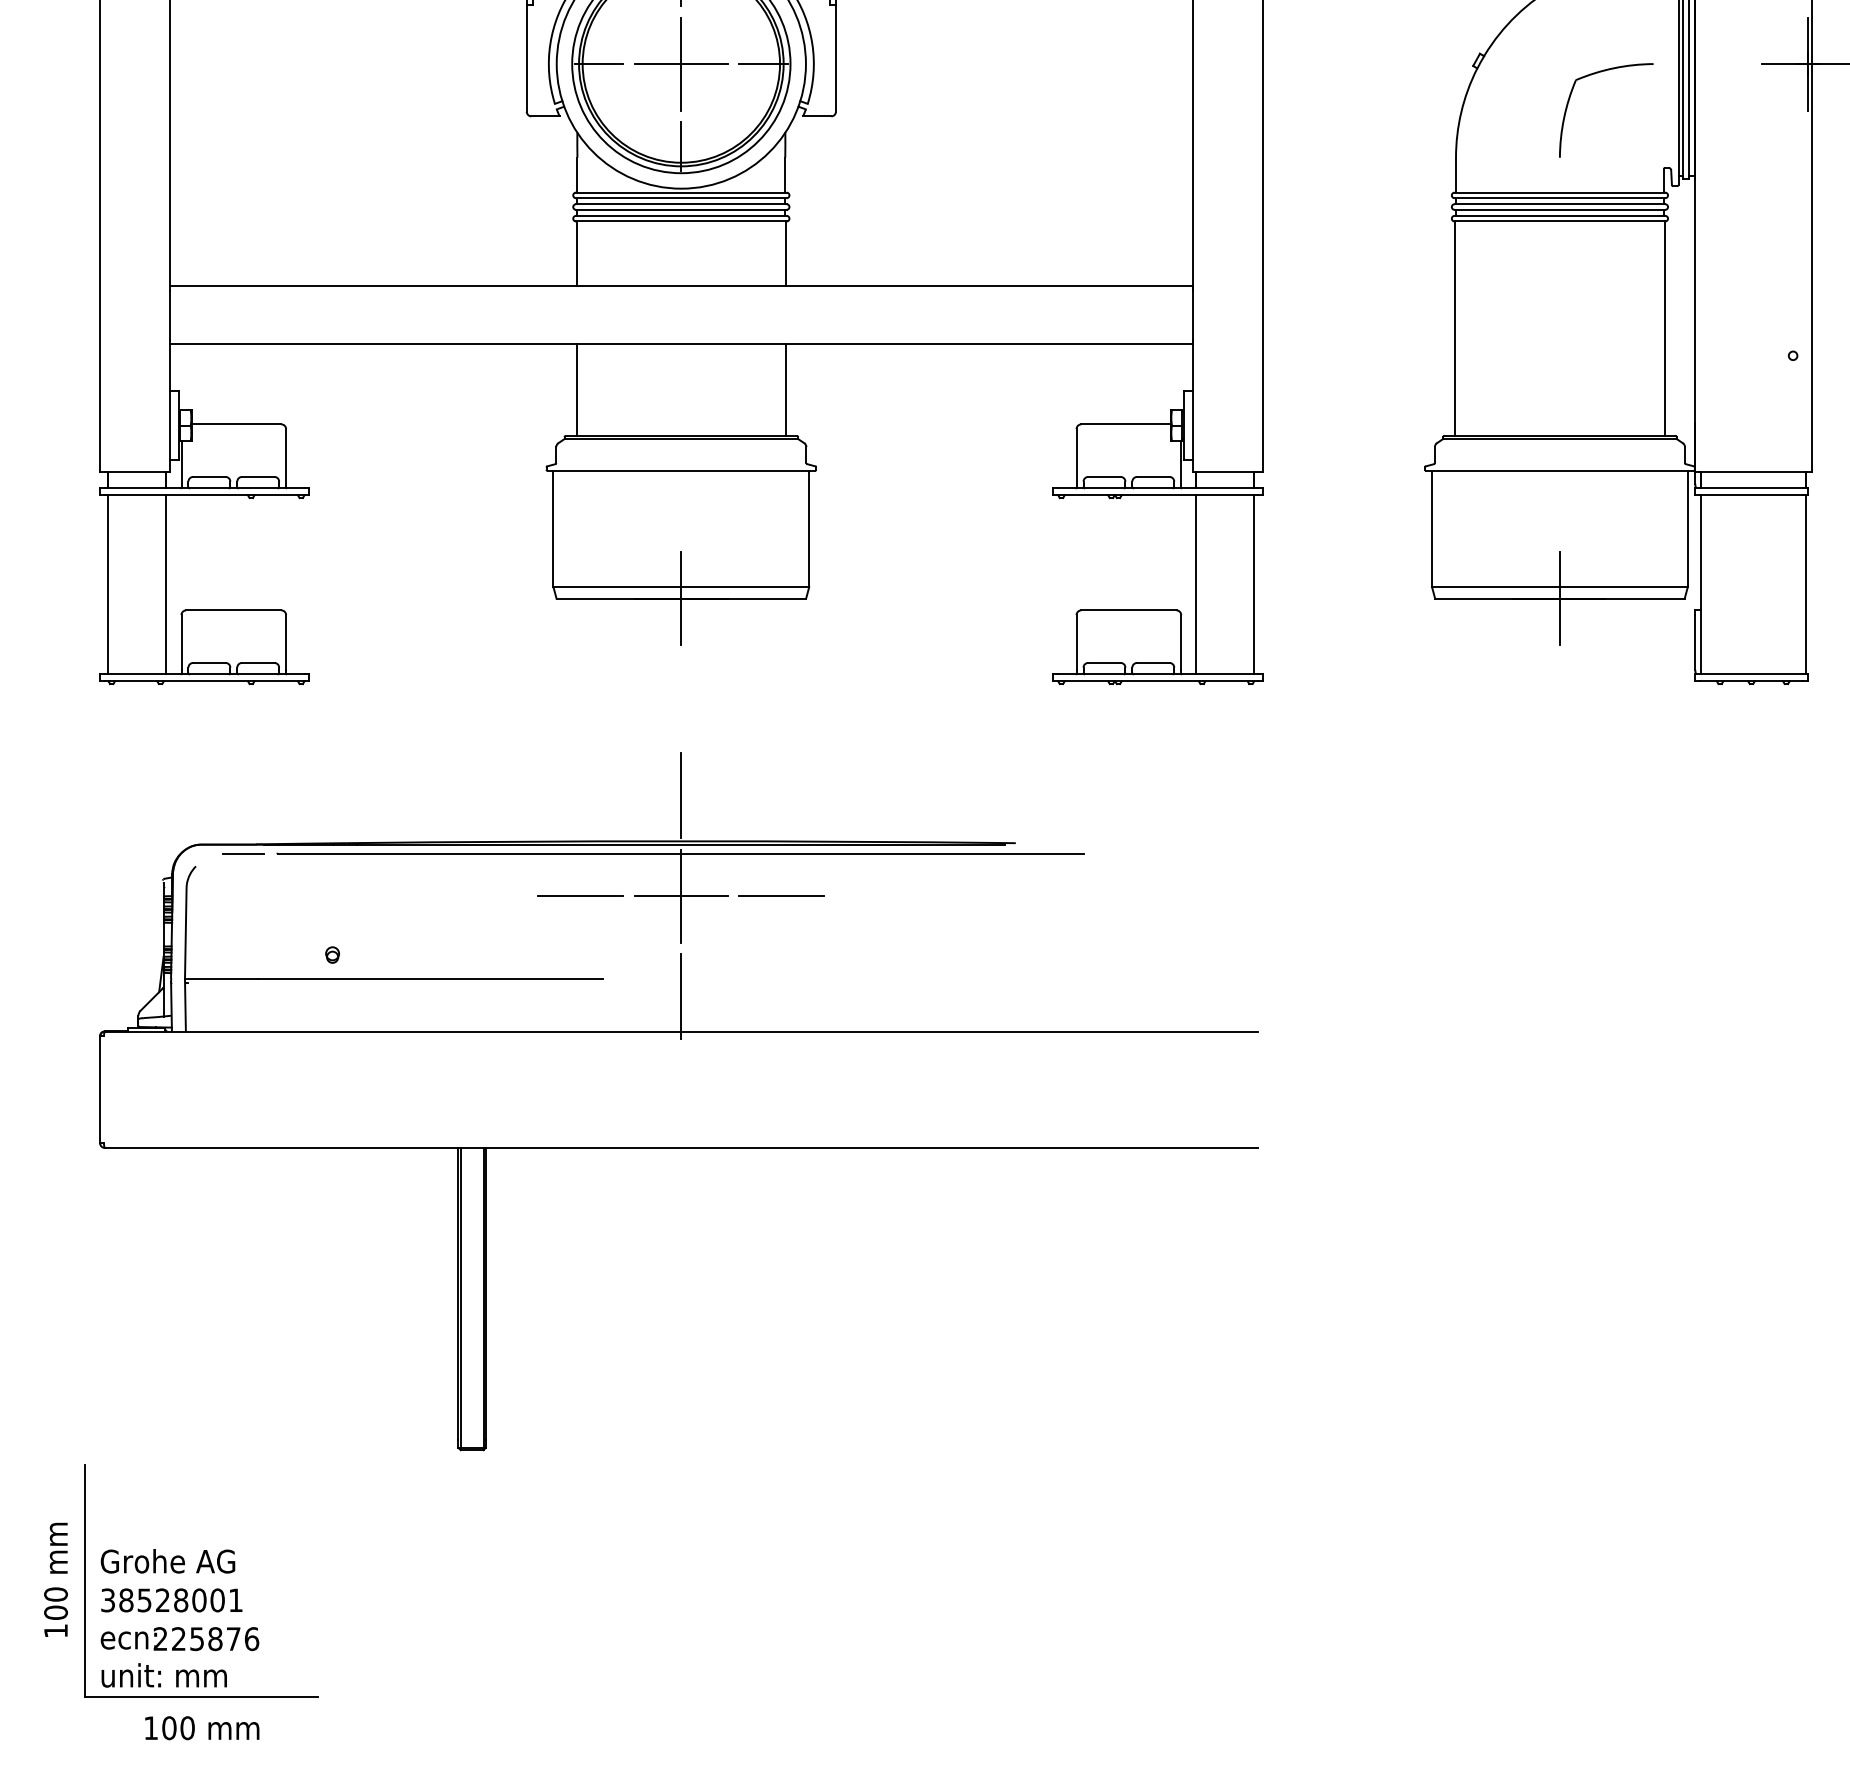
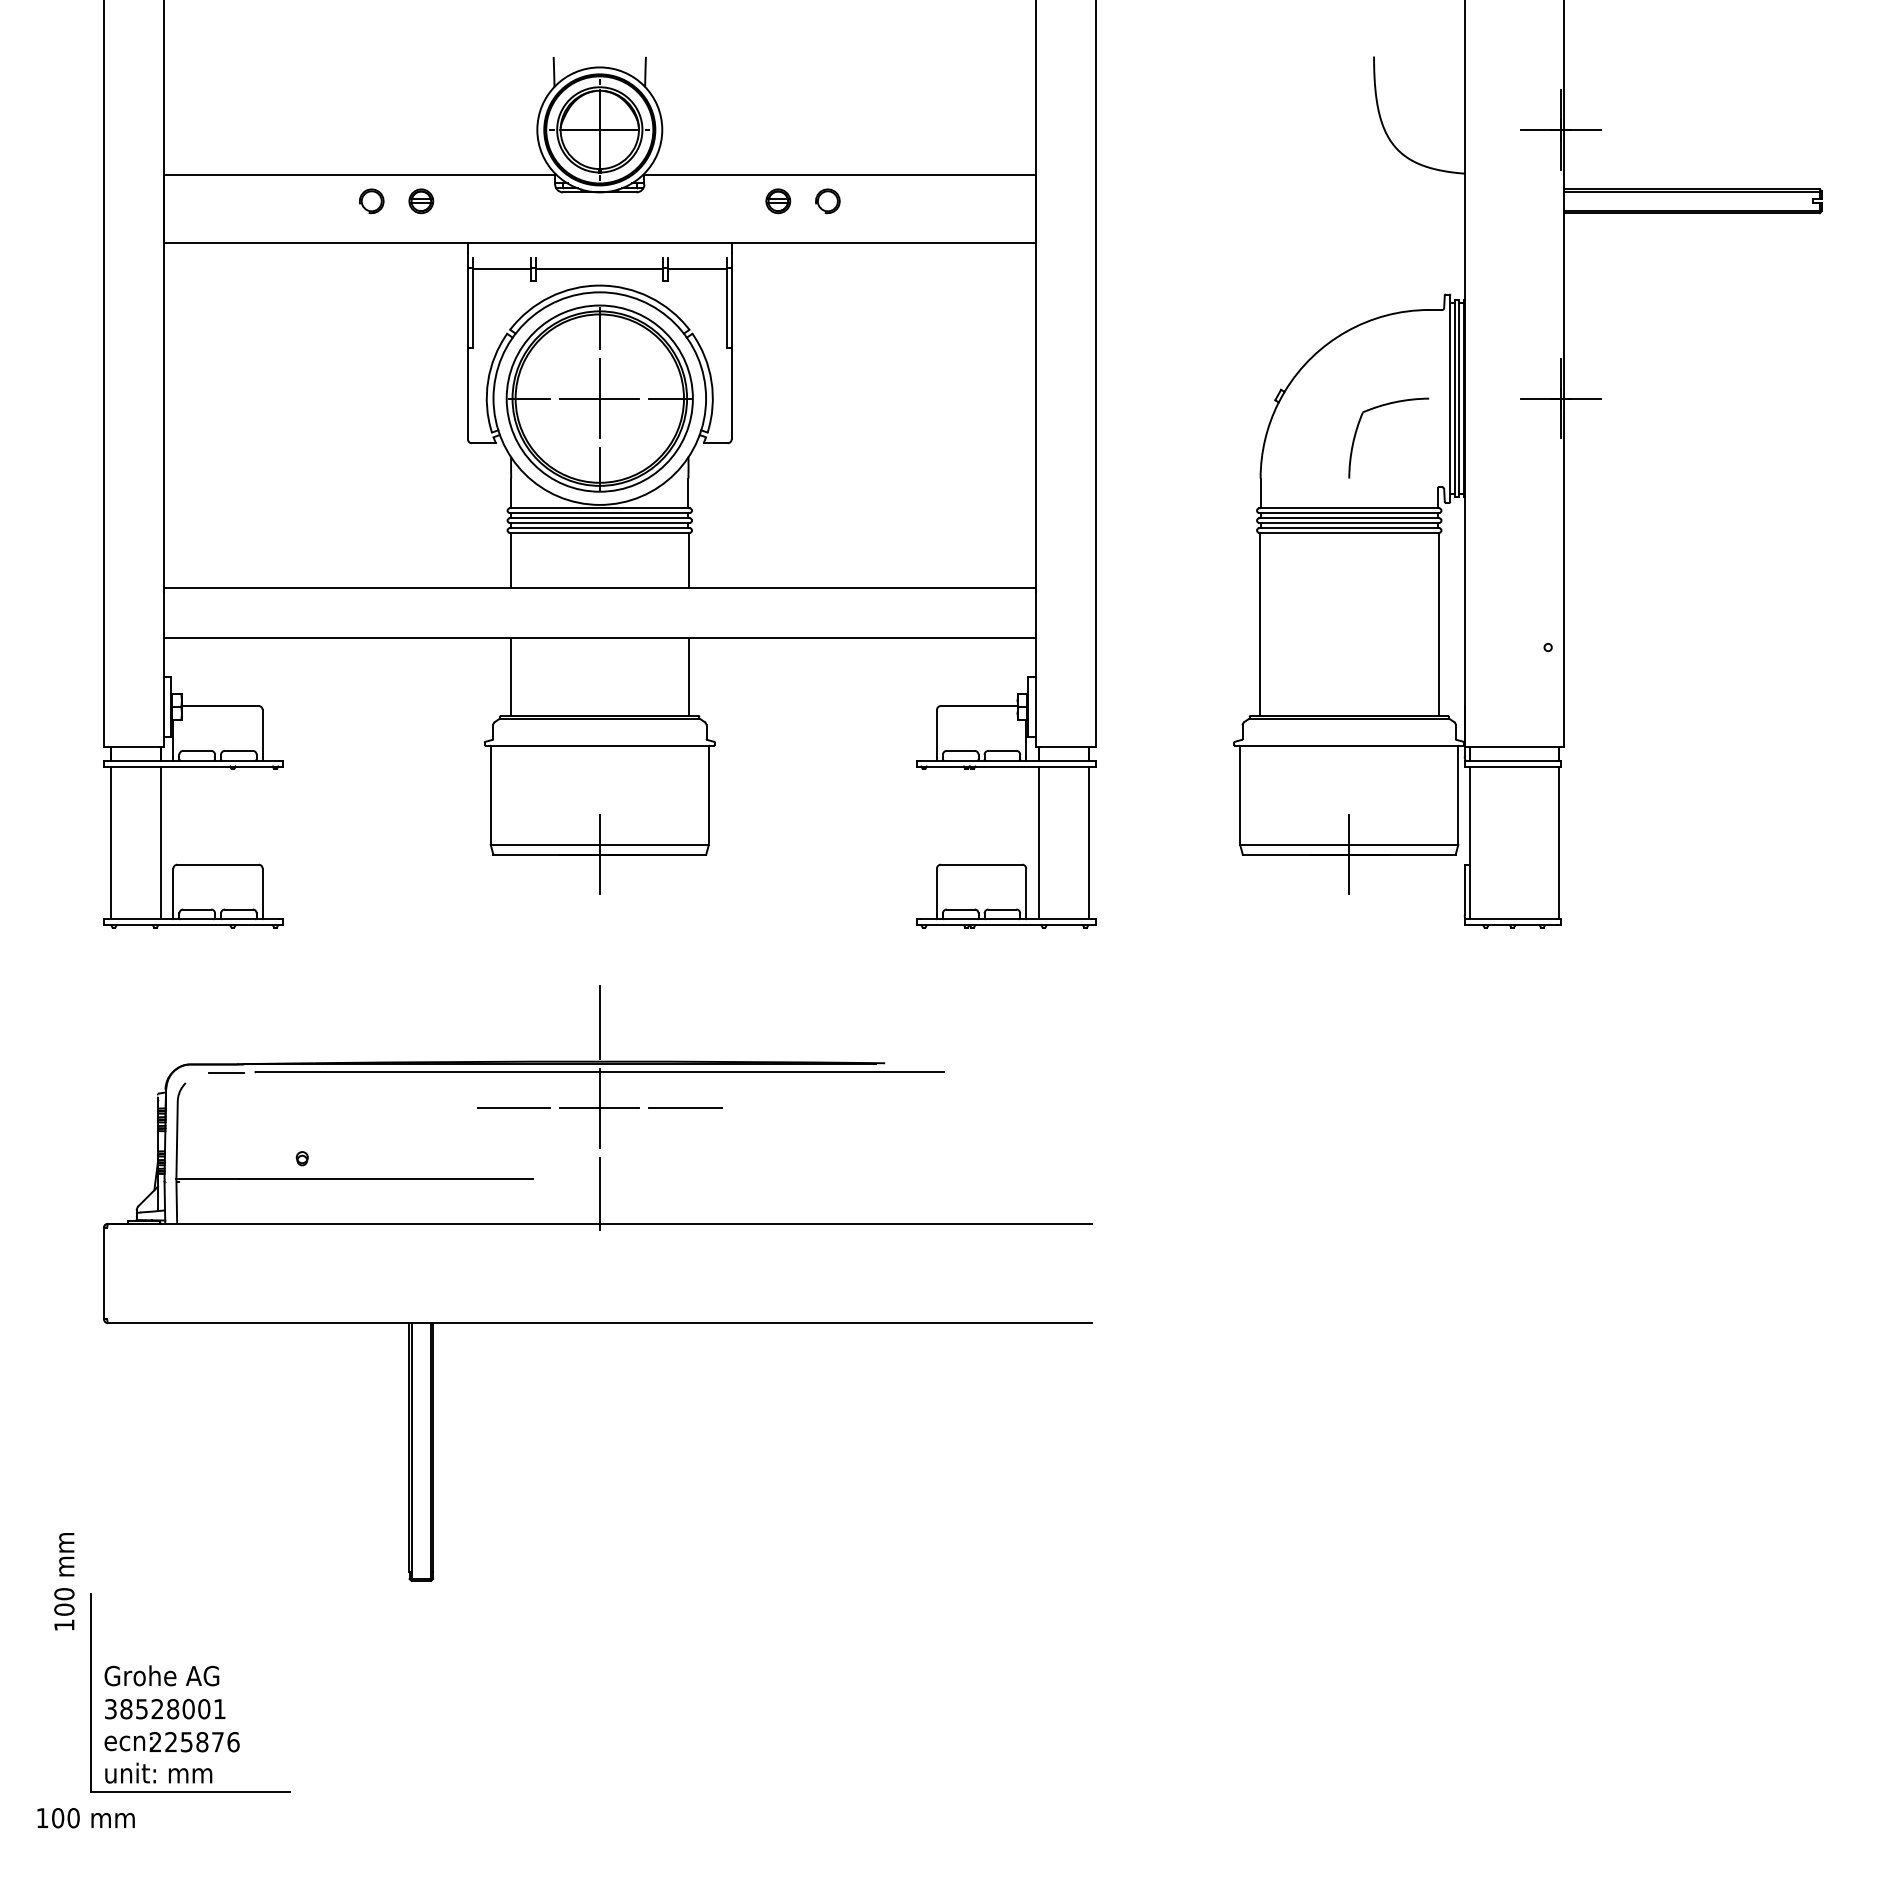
text: (56, 1579) -> (64, 1581), moved
text: (201, 1728) -> (85, 1818), moved

